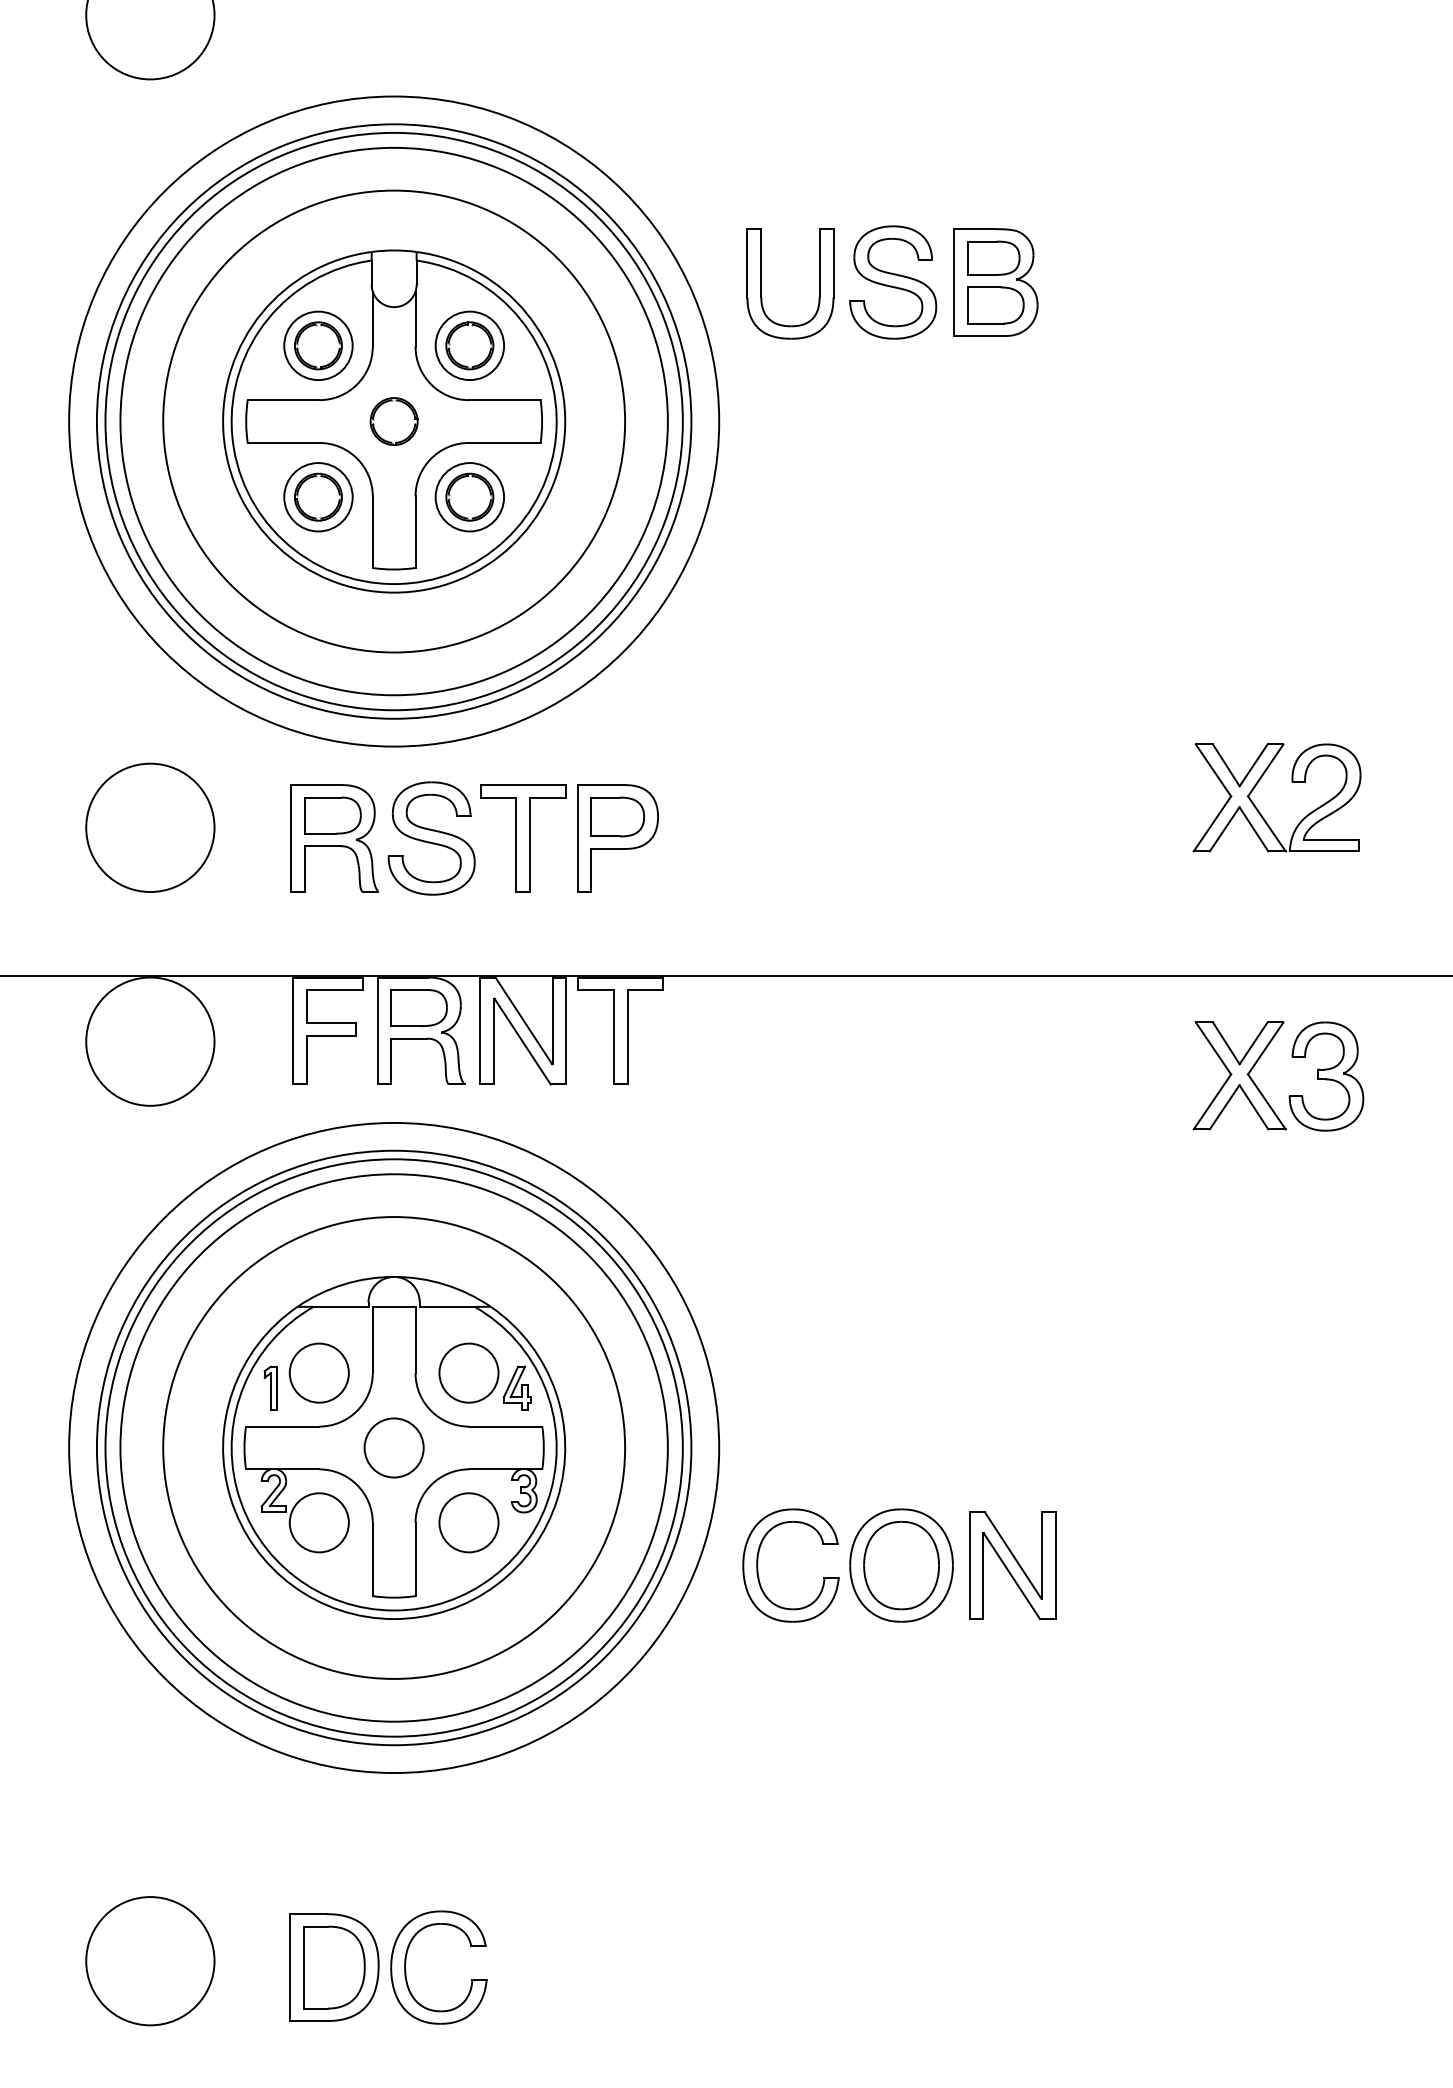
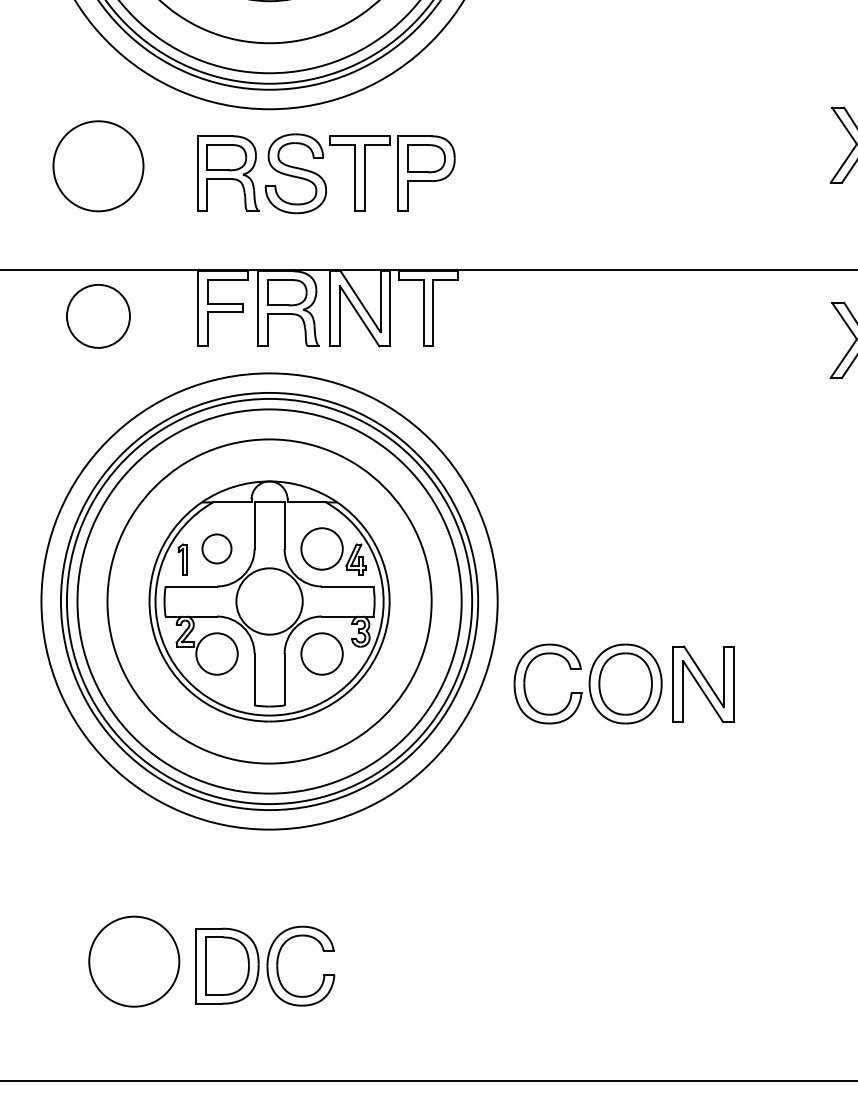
circle: (150, 1041) -> (98, 316), size x0.7
circle: (318, 1372) -> (216, 548), size x0.7
circle: (393, 1447) -> (269, 601), size x1.6
circle: (150, 1961) -> (134, 961), moved

